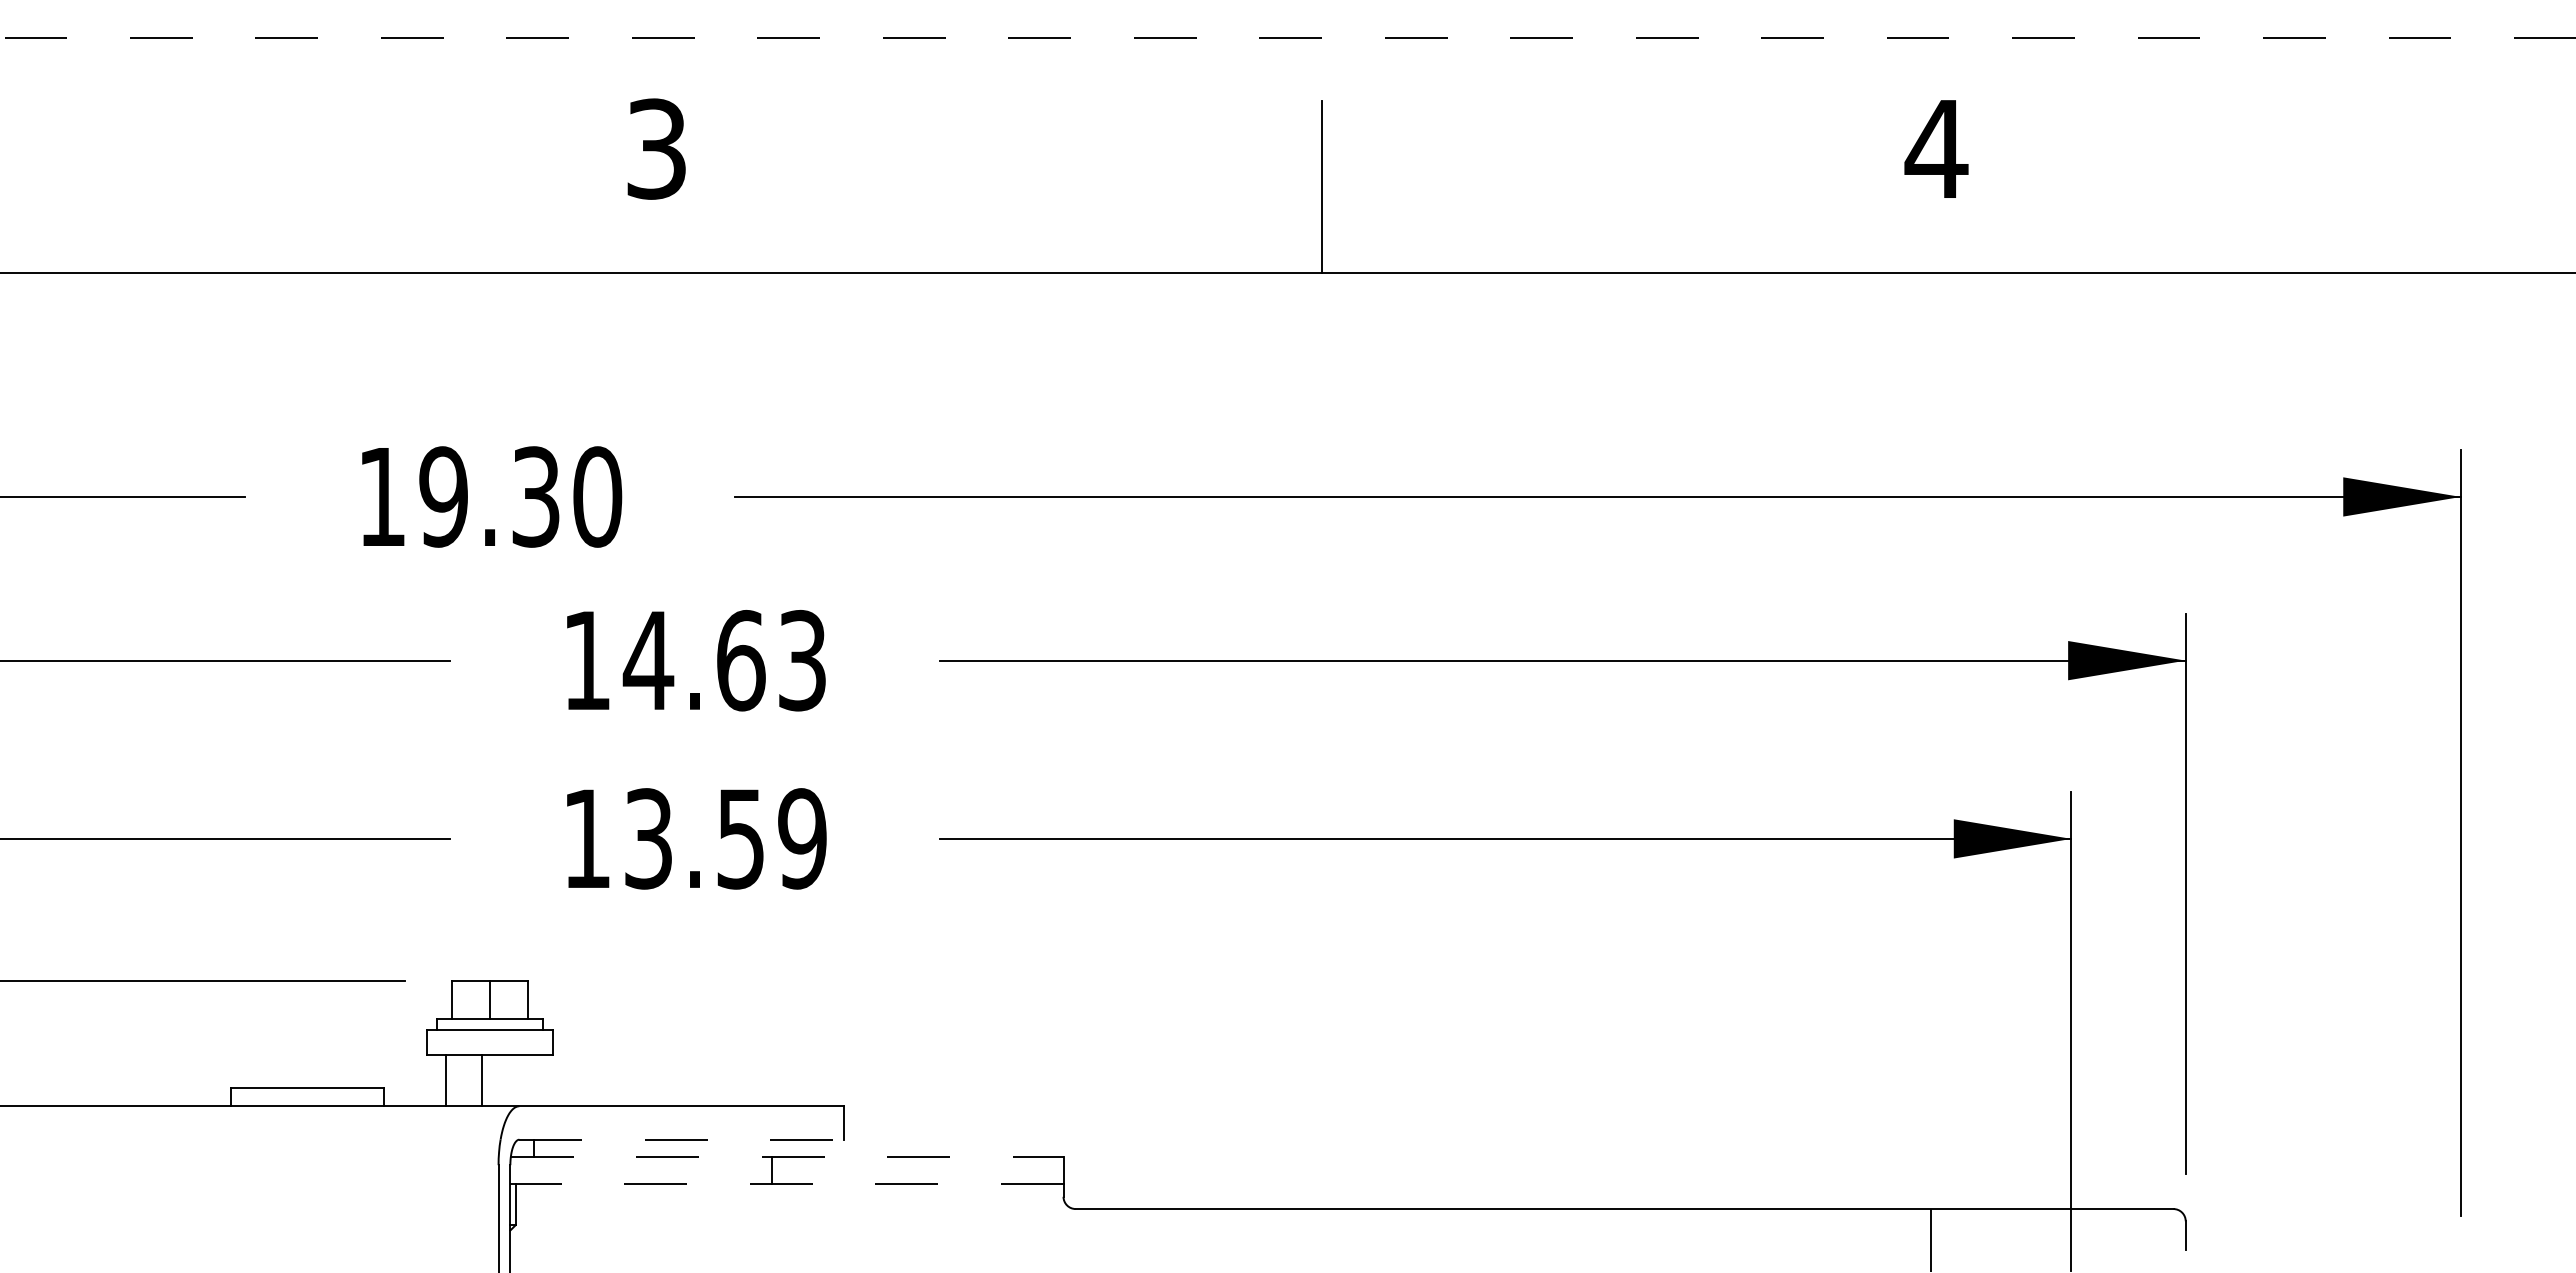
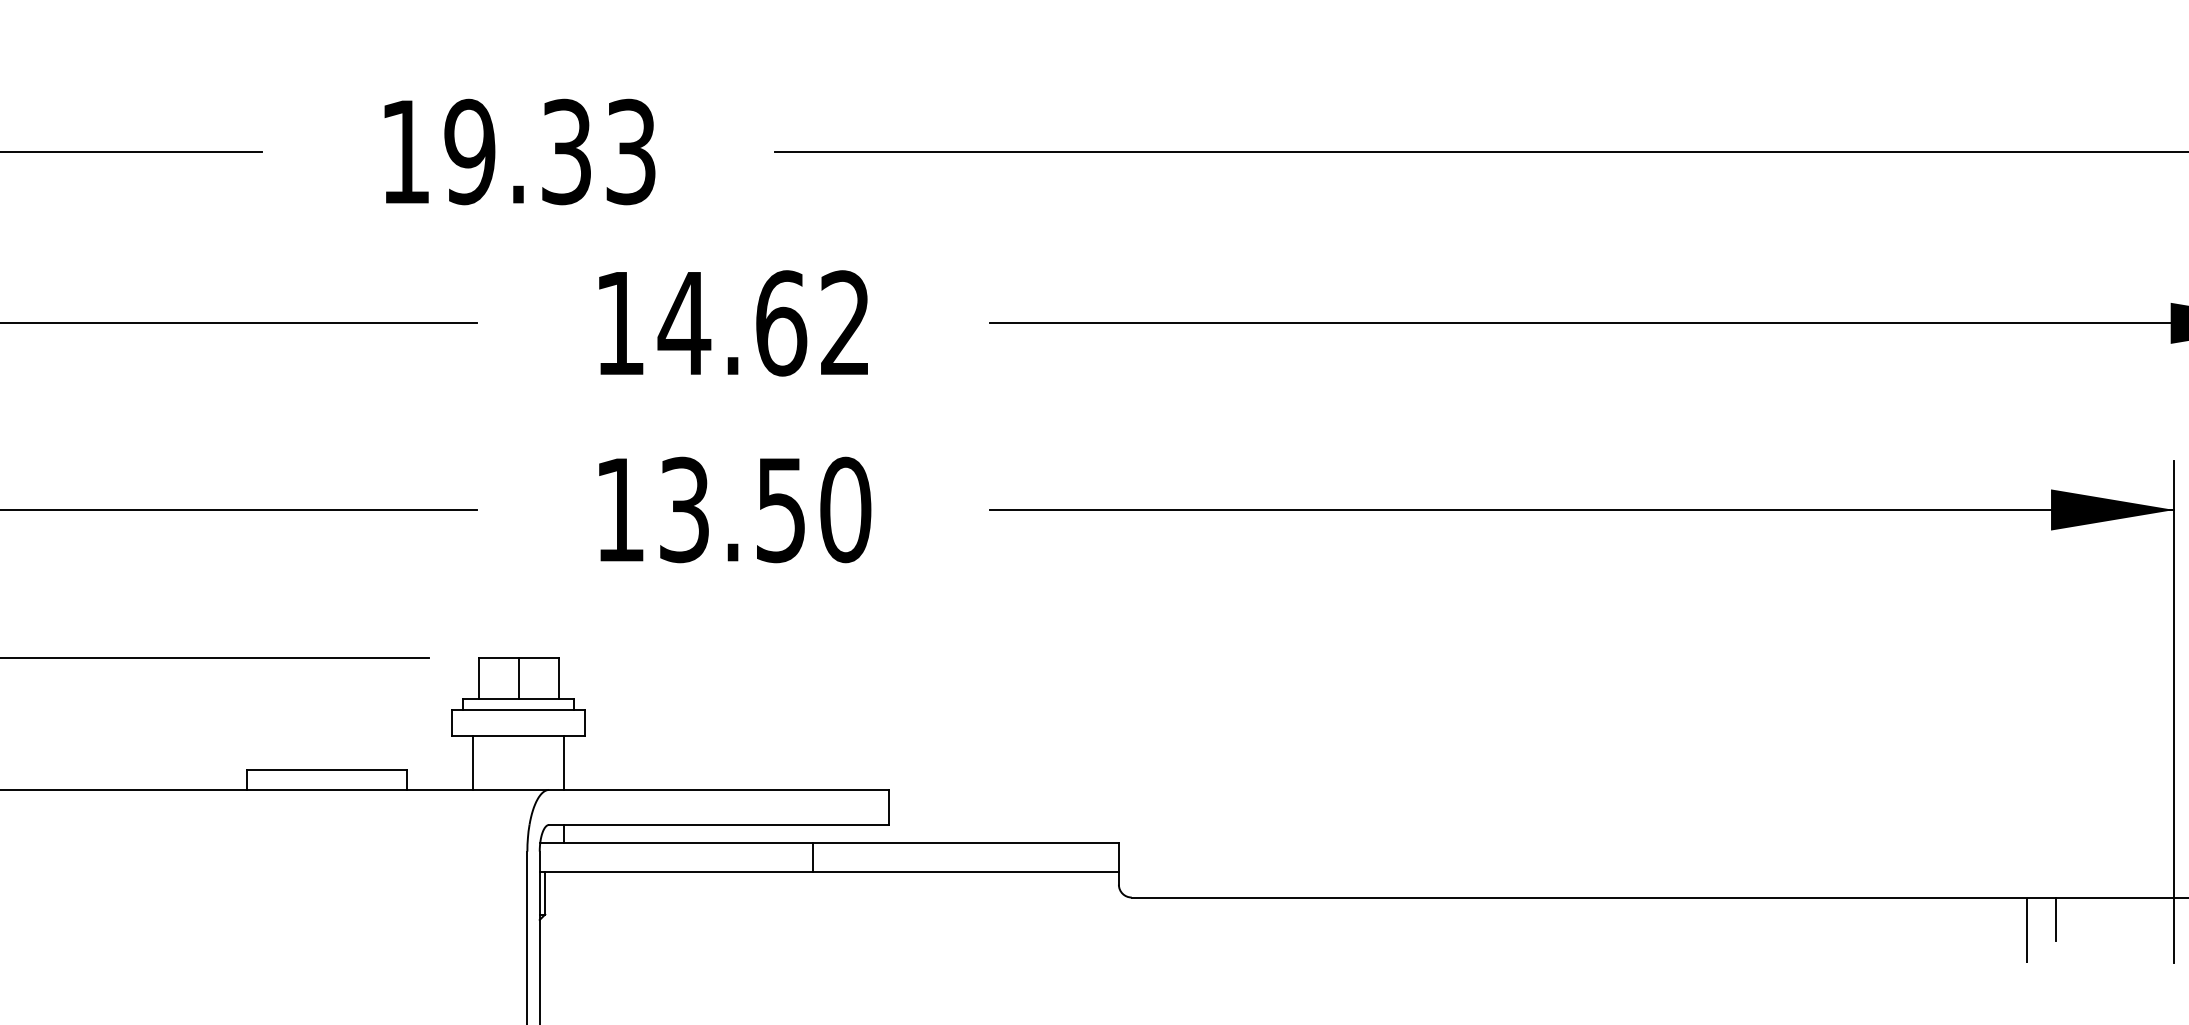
text: (597, 496) -> (630, 151), 19.30 -> 19.33
text: (802, 660) -> (845, 323), 14.63 -> 14.62
text: (802, 838) -> (845, 509), 13.59 -> 13.50
line: (481, 1080) -> (563, 762), moved
line: (681, 1139) -> (718, 824), dashed -> solid
line: (787, 1156) -> (829, 842), dashed -> solid
line: (786, 1184) -> (828, 871), dashed -> solid
line: (1958, 1229) -> (2055, 918), added

